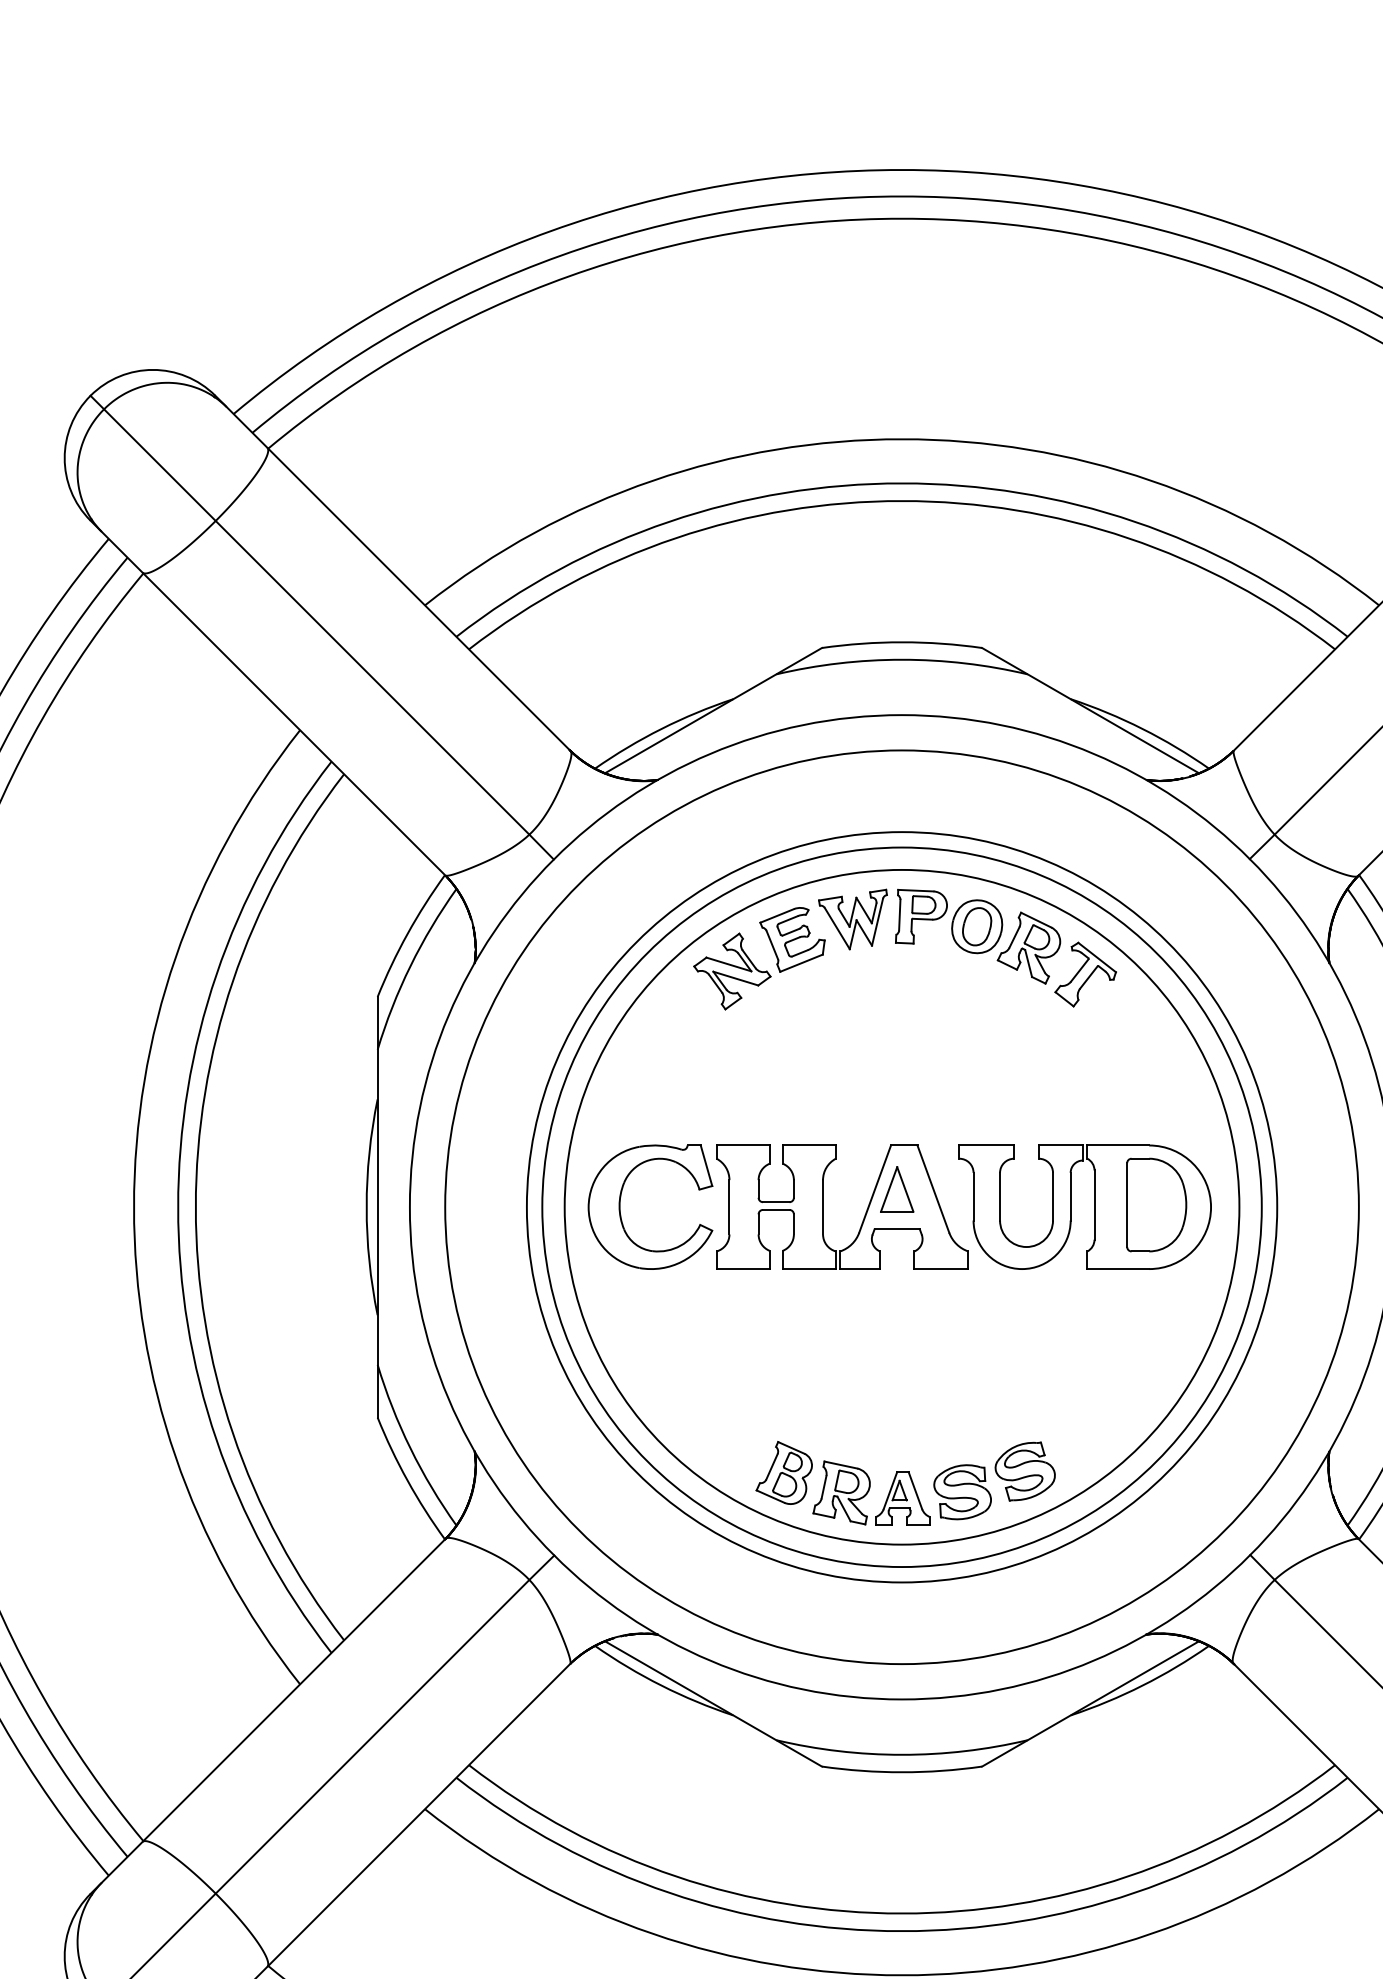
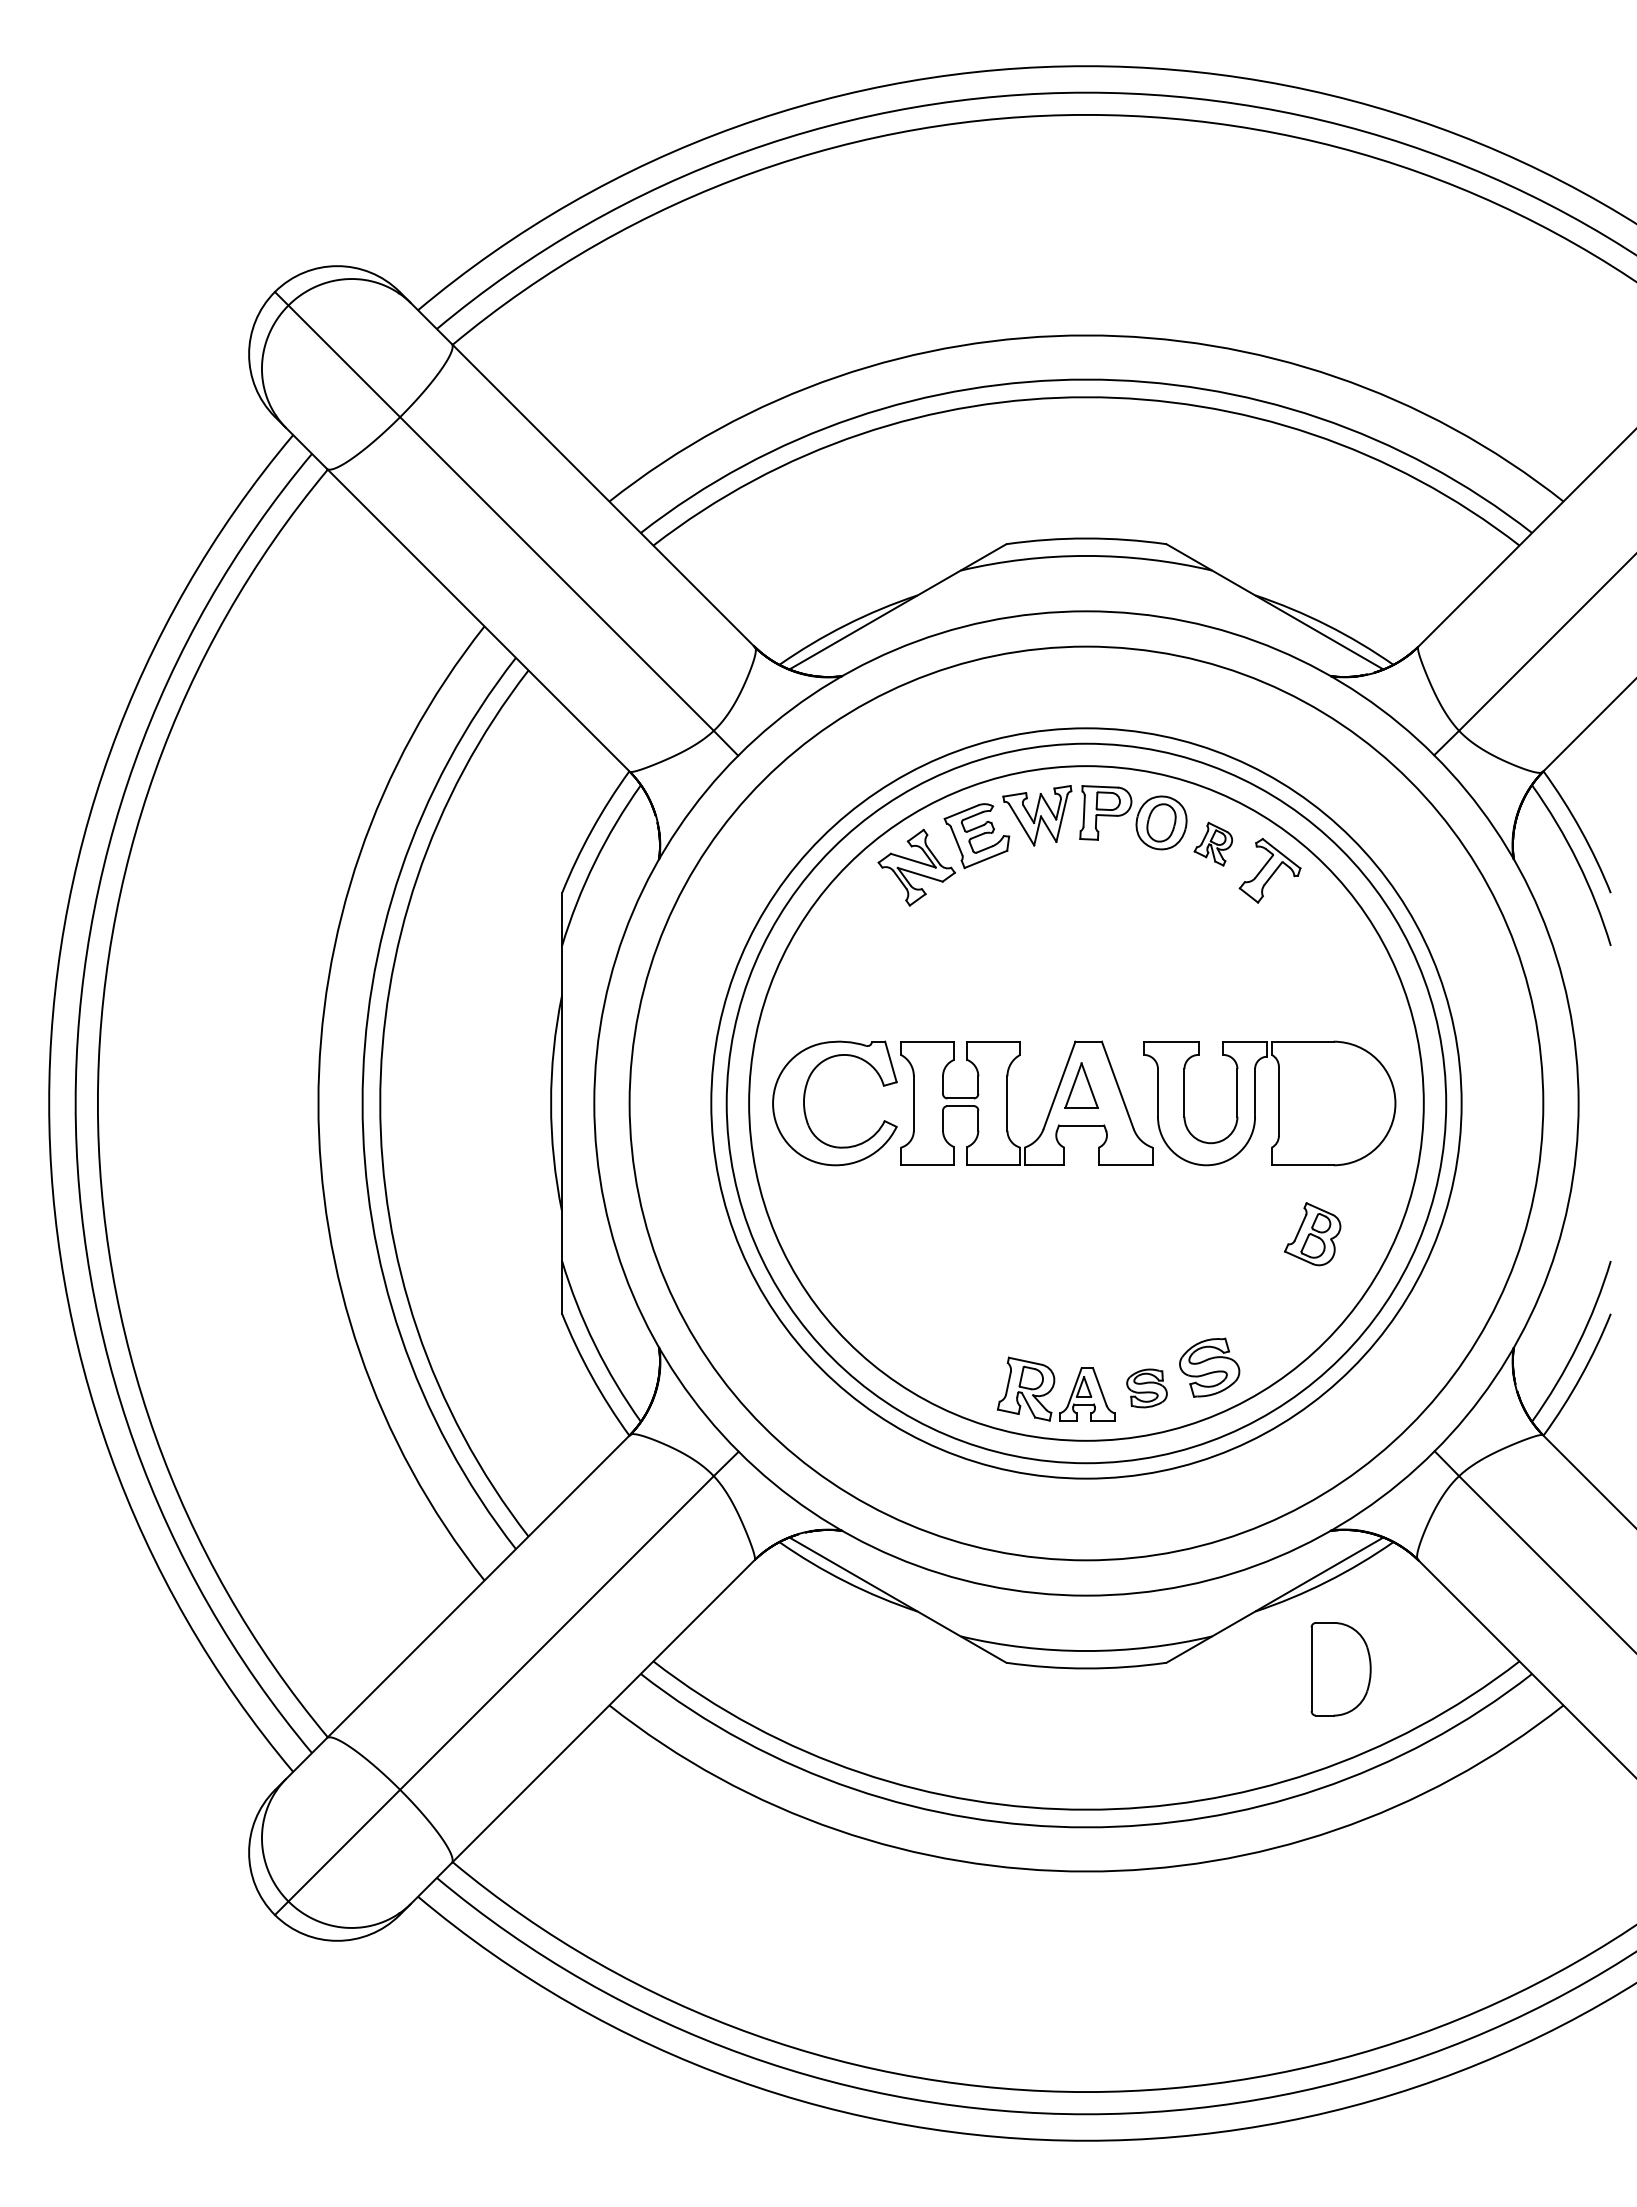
part: (1029, 947) -> (1213, 843), size x0.6
part: (1156, 1205) -> (1340, 1669), moved
part: (784, 1473) -> (1312, 1234), moved
part: (962, 1492) -> (1146, 1388), size x0.7

